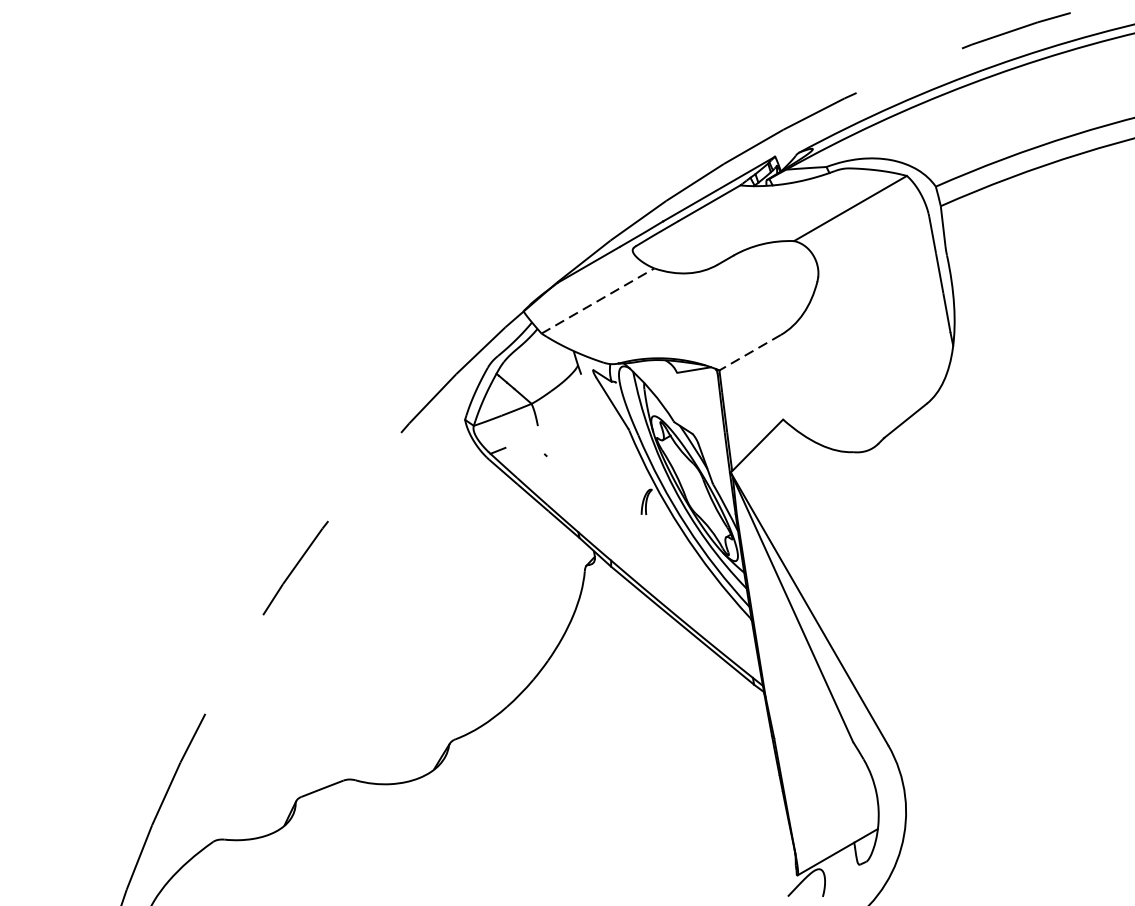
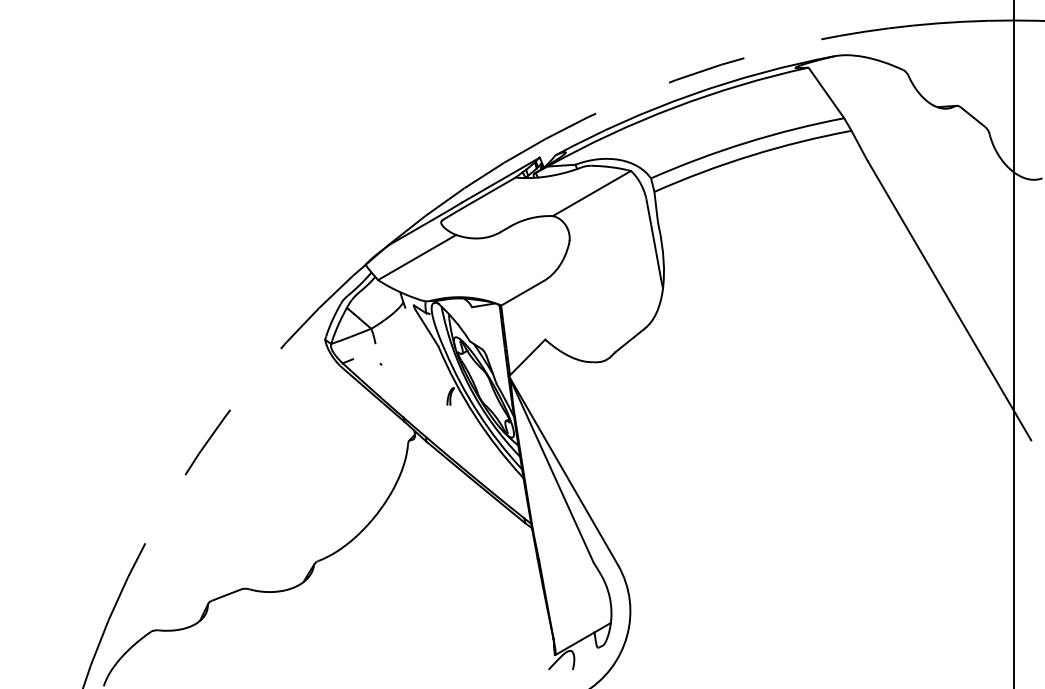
line: (598, 300) -> (417, 257), dashed -> solid
line: (750, 352) -> (522, 293), dashed -> solid

